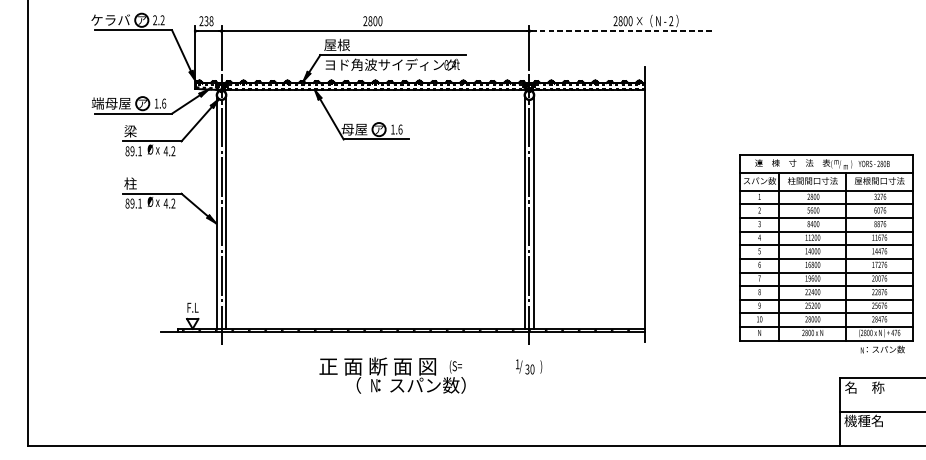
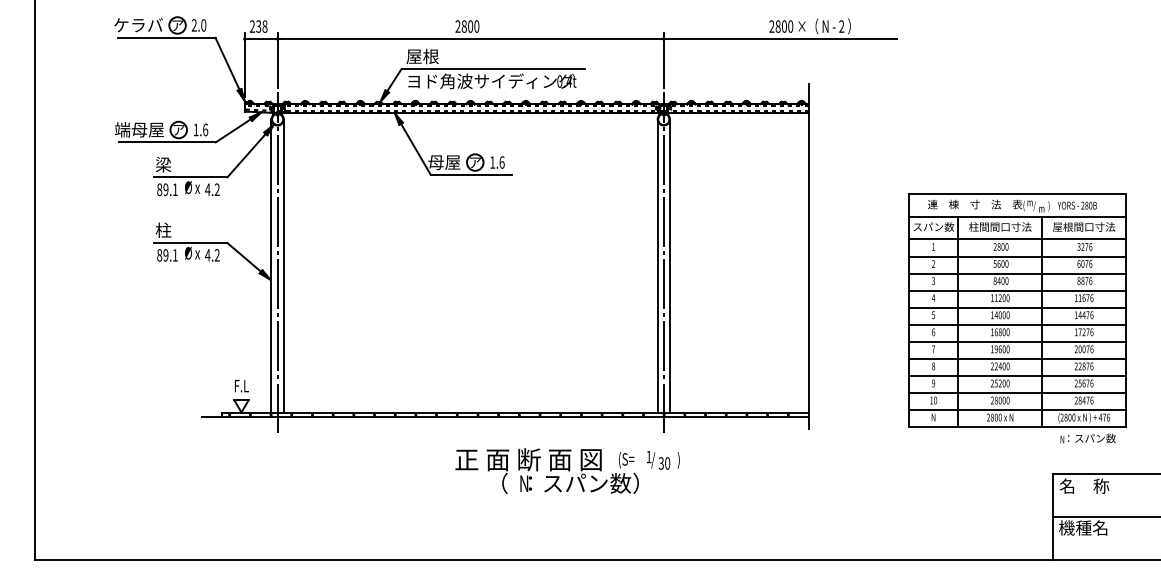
text: (162, 20) -> (203, 25), 2.2 -> 2.0
line: (623, 31) -> (781, 39), dashed -> solid
part: (826, 253) -> (1017, 318), moved
text: (392, 375) -> (546, 470), moved

